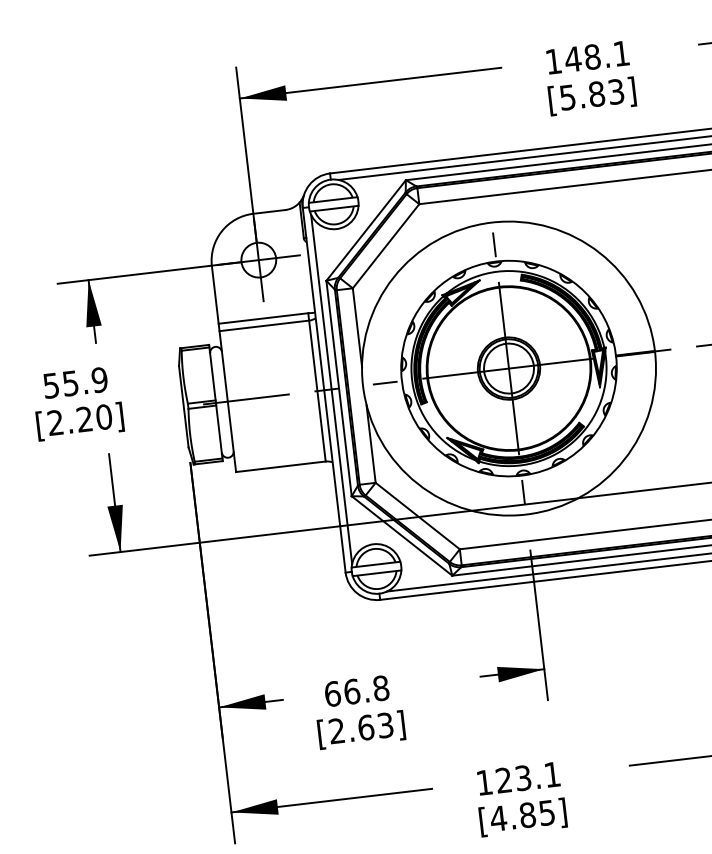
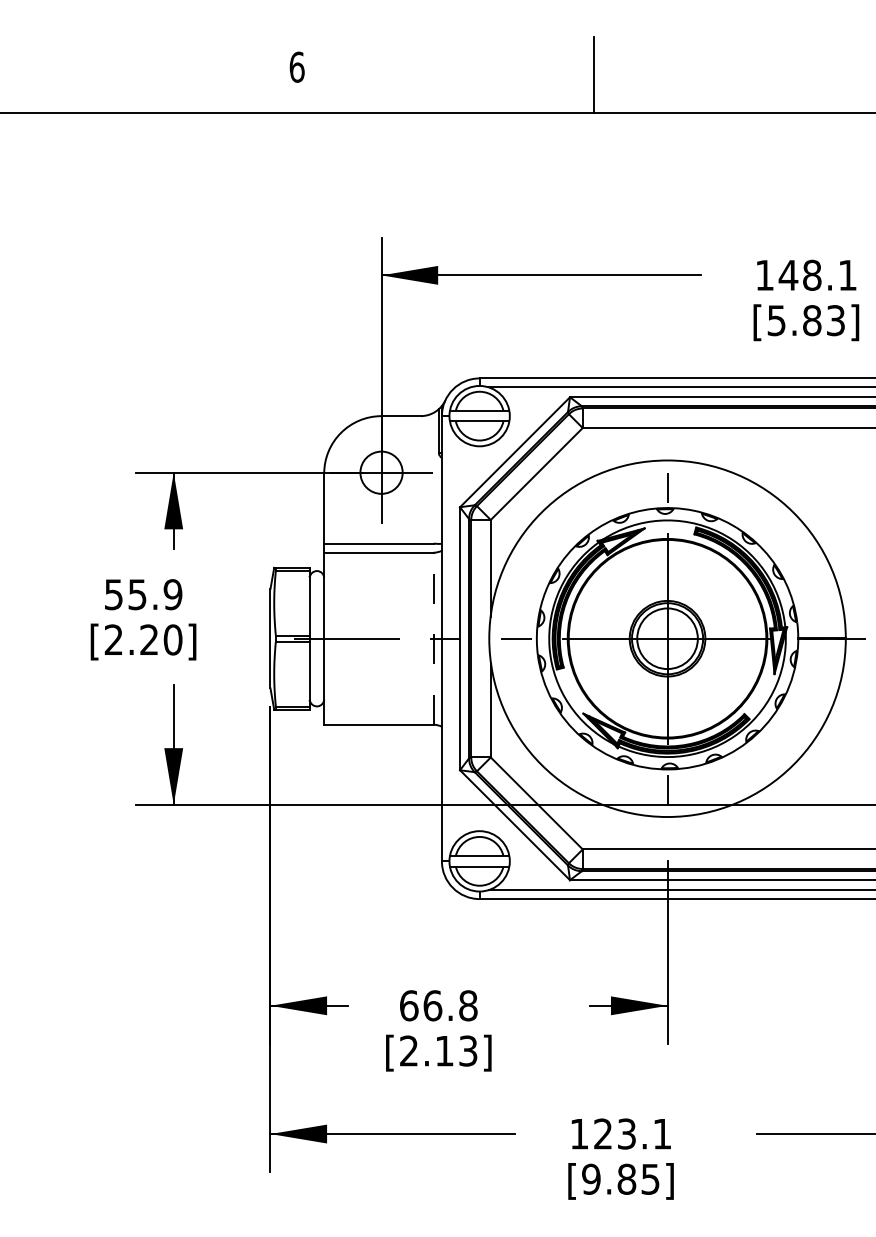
line: (316, 387) -> (433, 634), solid -> dashed
line: (331, 389) -> (450, 638), removed
text: (365, 727) -> (444, 1050), [2.63] -> [2.13]
text: (498, 817) -> (591, 1178), [4.85] -> [9.85]

